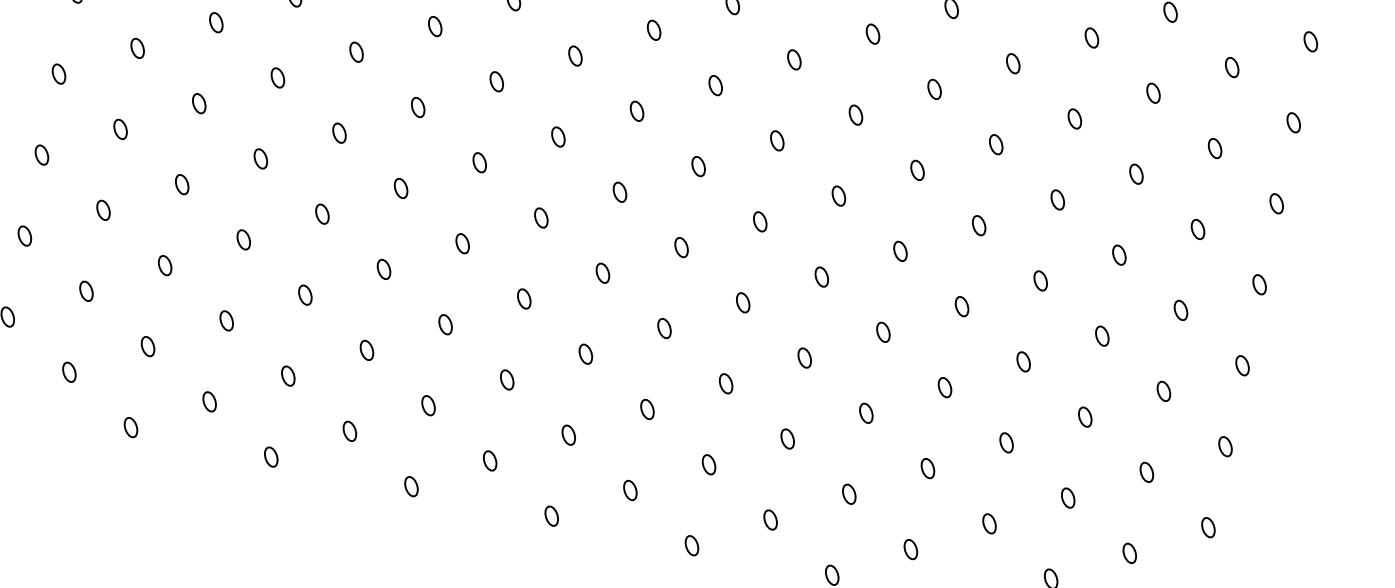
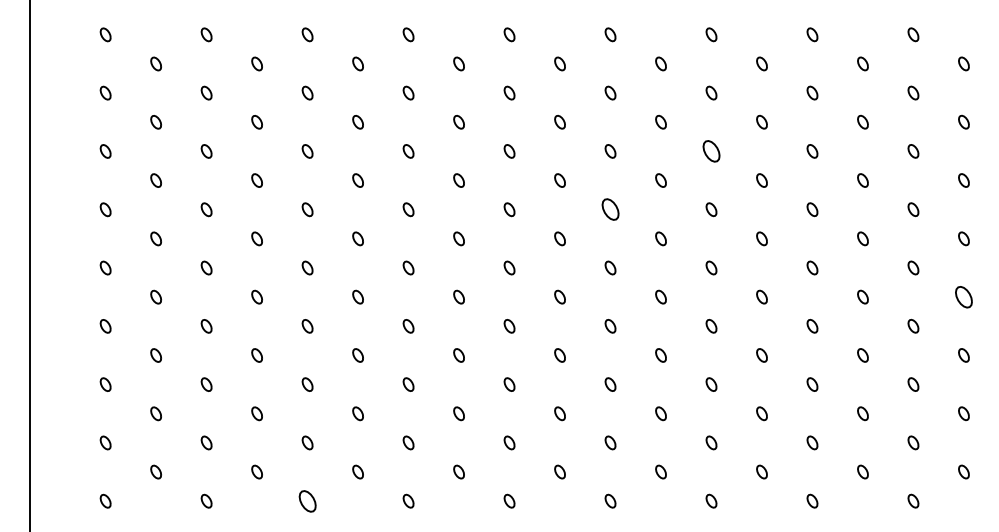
part: (934, 89) -> (711, 151), size x1.6
part: (777, 140) -> (610, 209), size x1.6
part: (1242, 364) -> (963, 296), size x1.6
part: (271, 456) -> (307, 500), size x1.6

